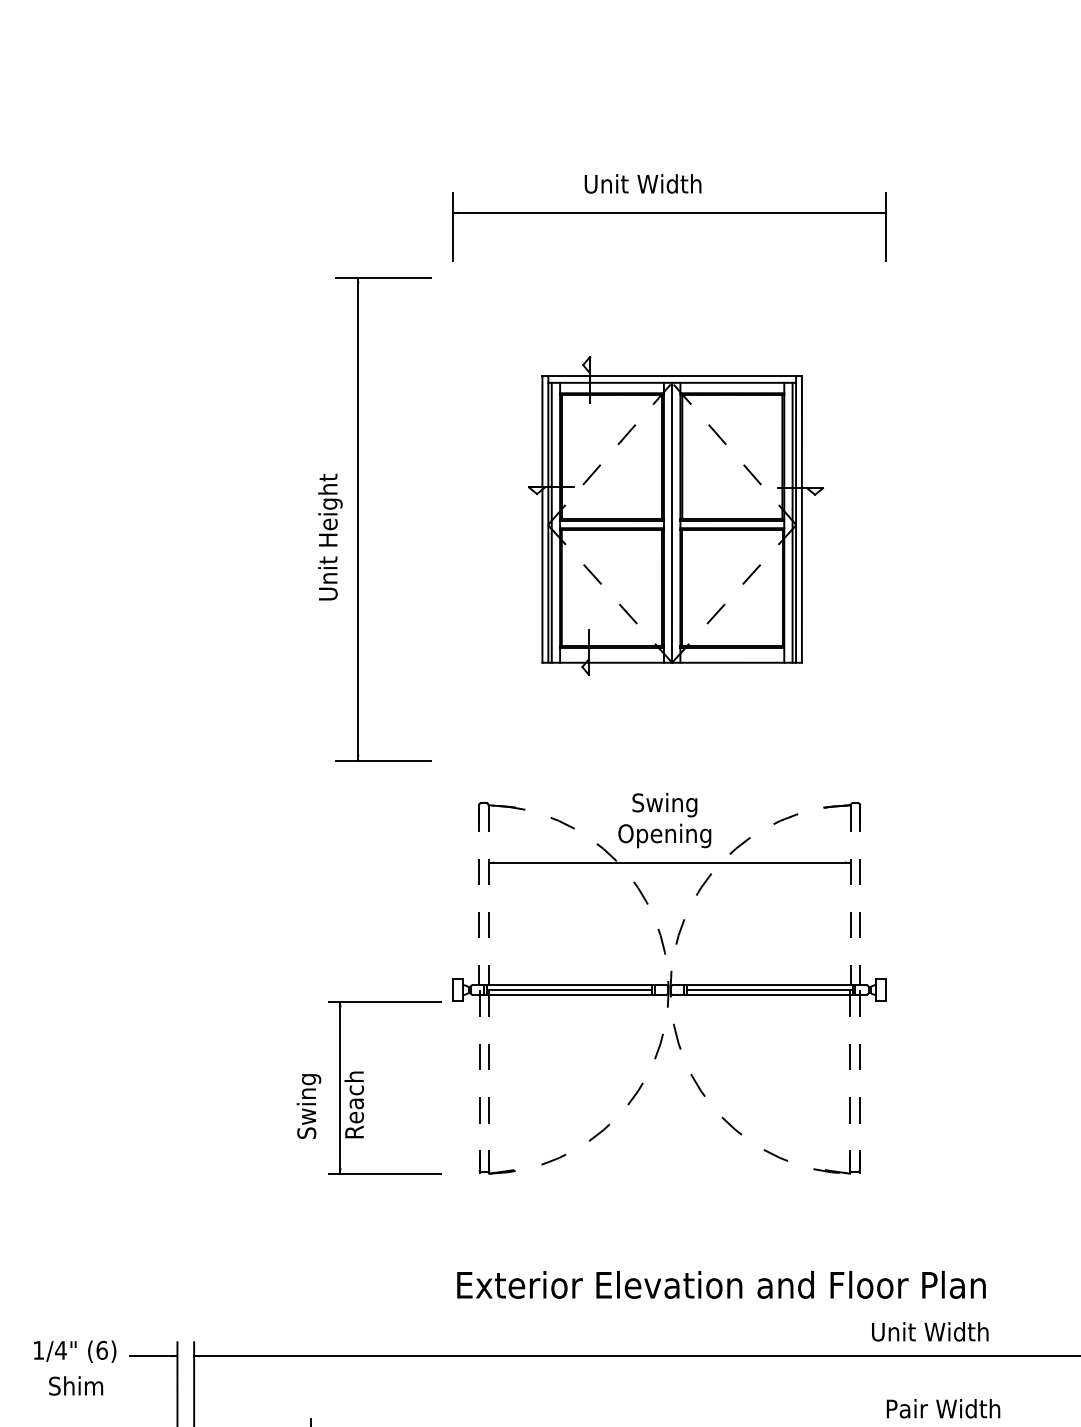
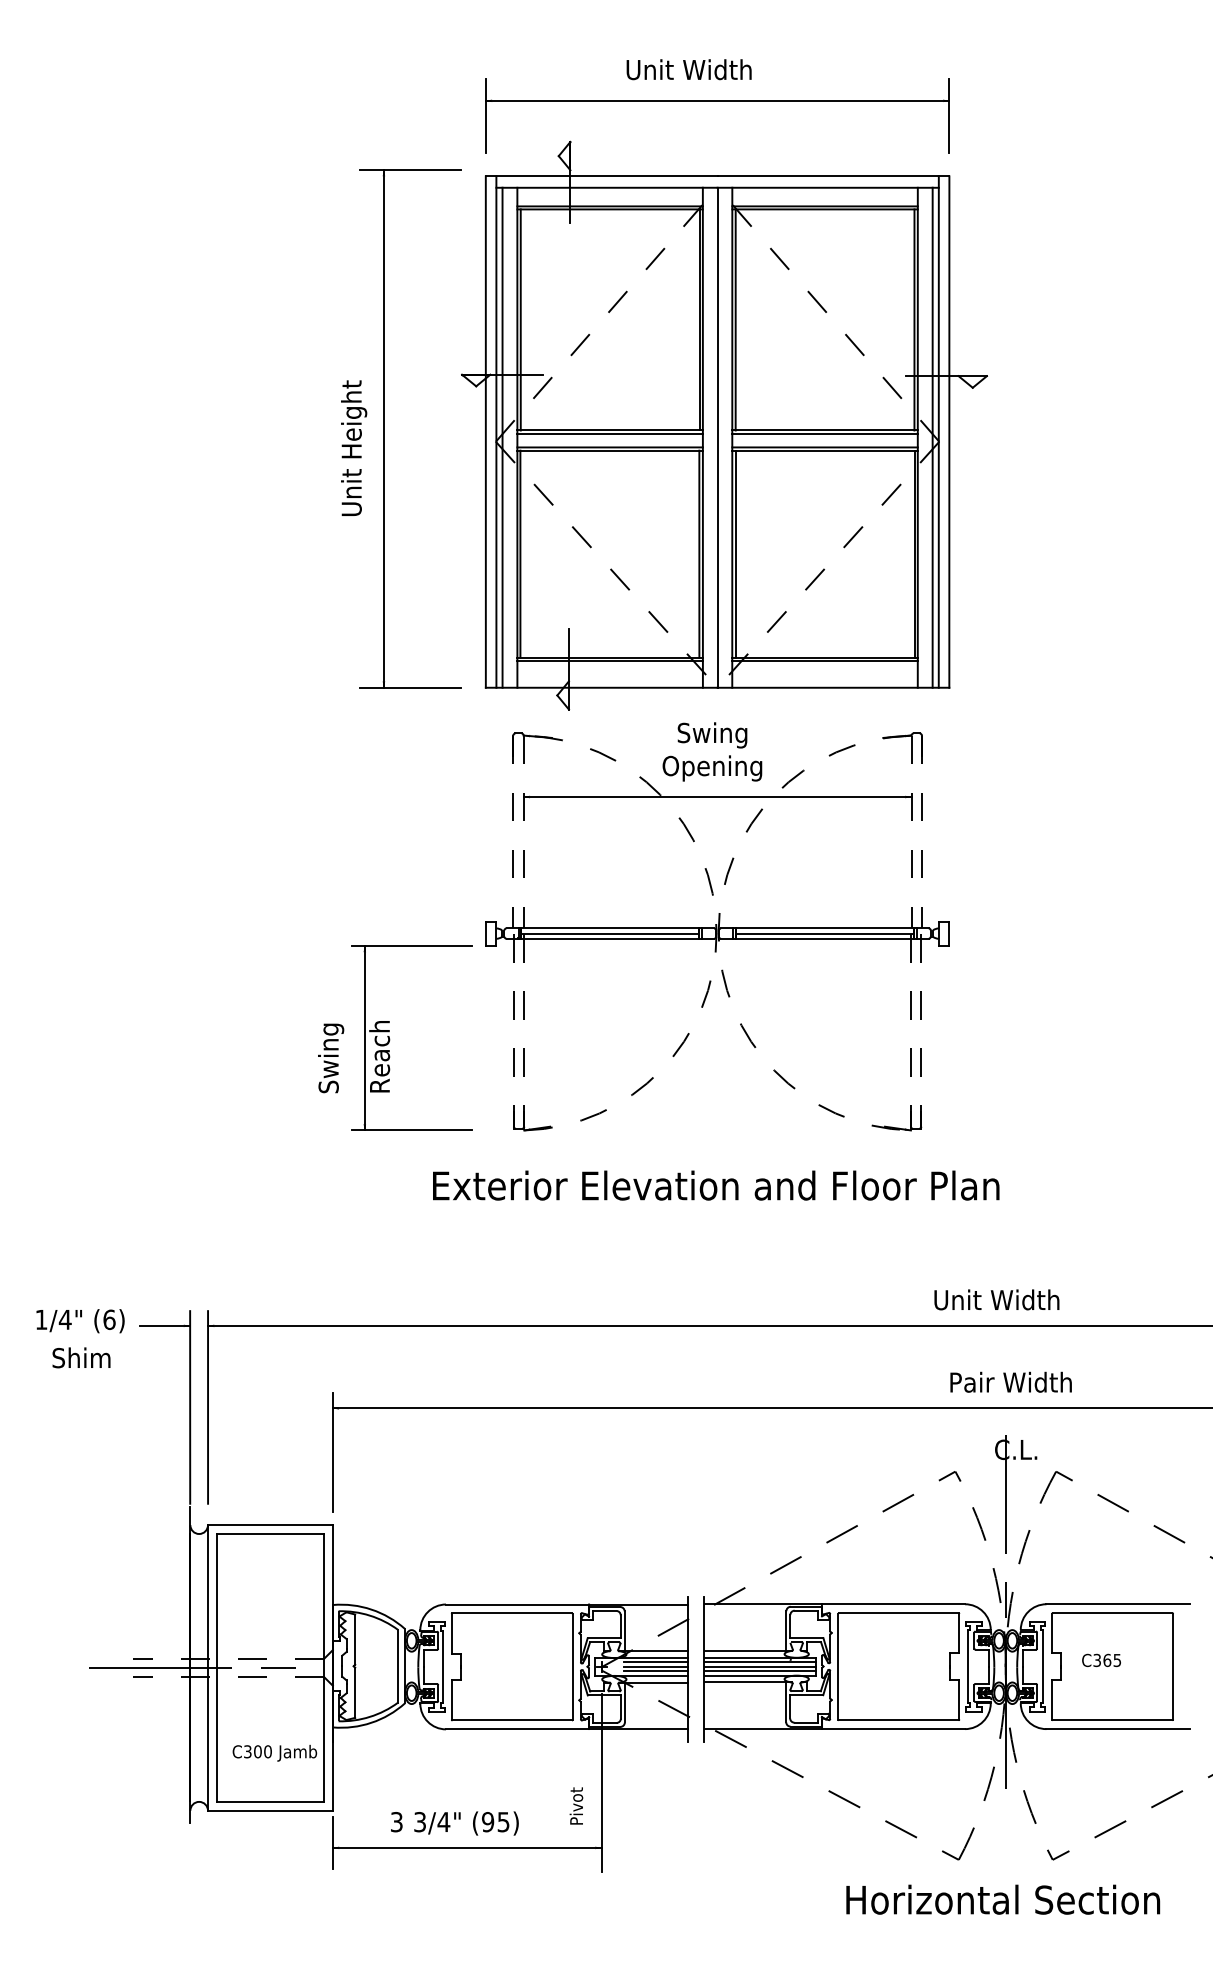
part: (676, 515) -> (724, 425), size x1.67
text: (721, 1284) -> (716, 1185), moved

